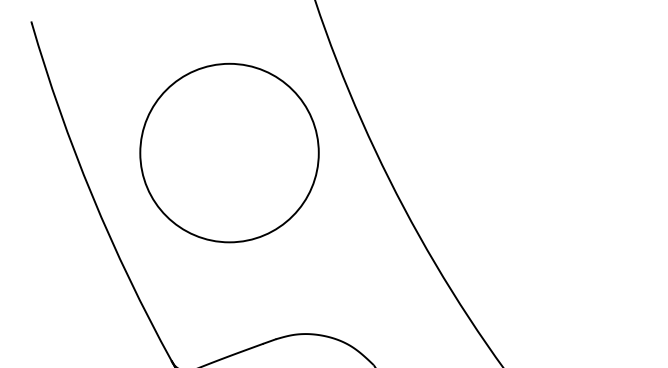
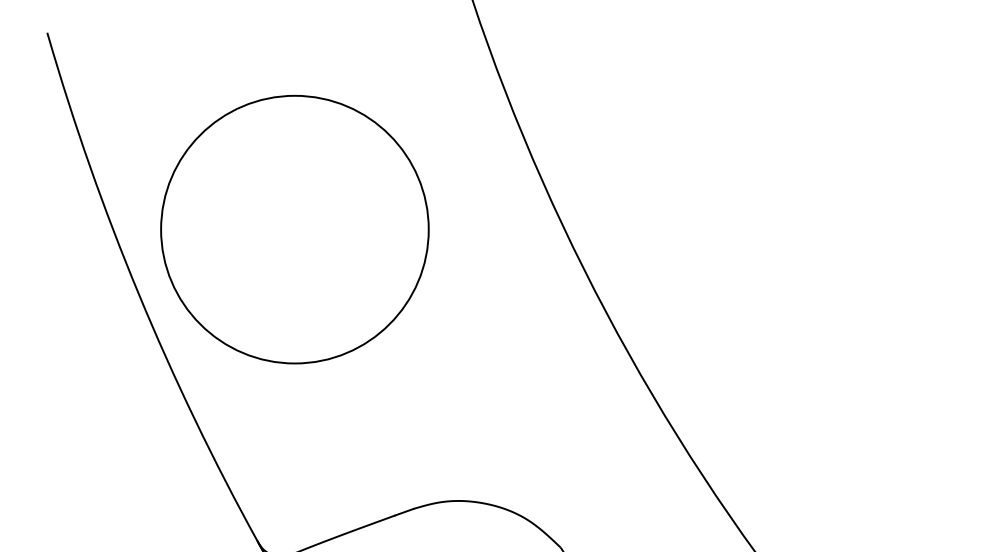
circle: (229, 152) -> (294, 228), moved

